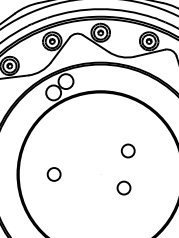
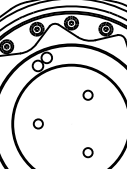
circle: (127, 149) -> (87, 94), moved
circle: (123, 187) -> (87, 152), moved

